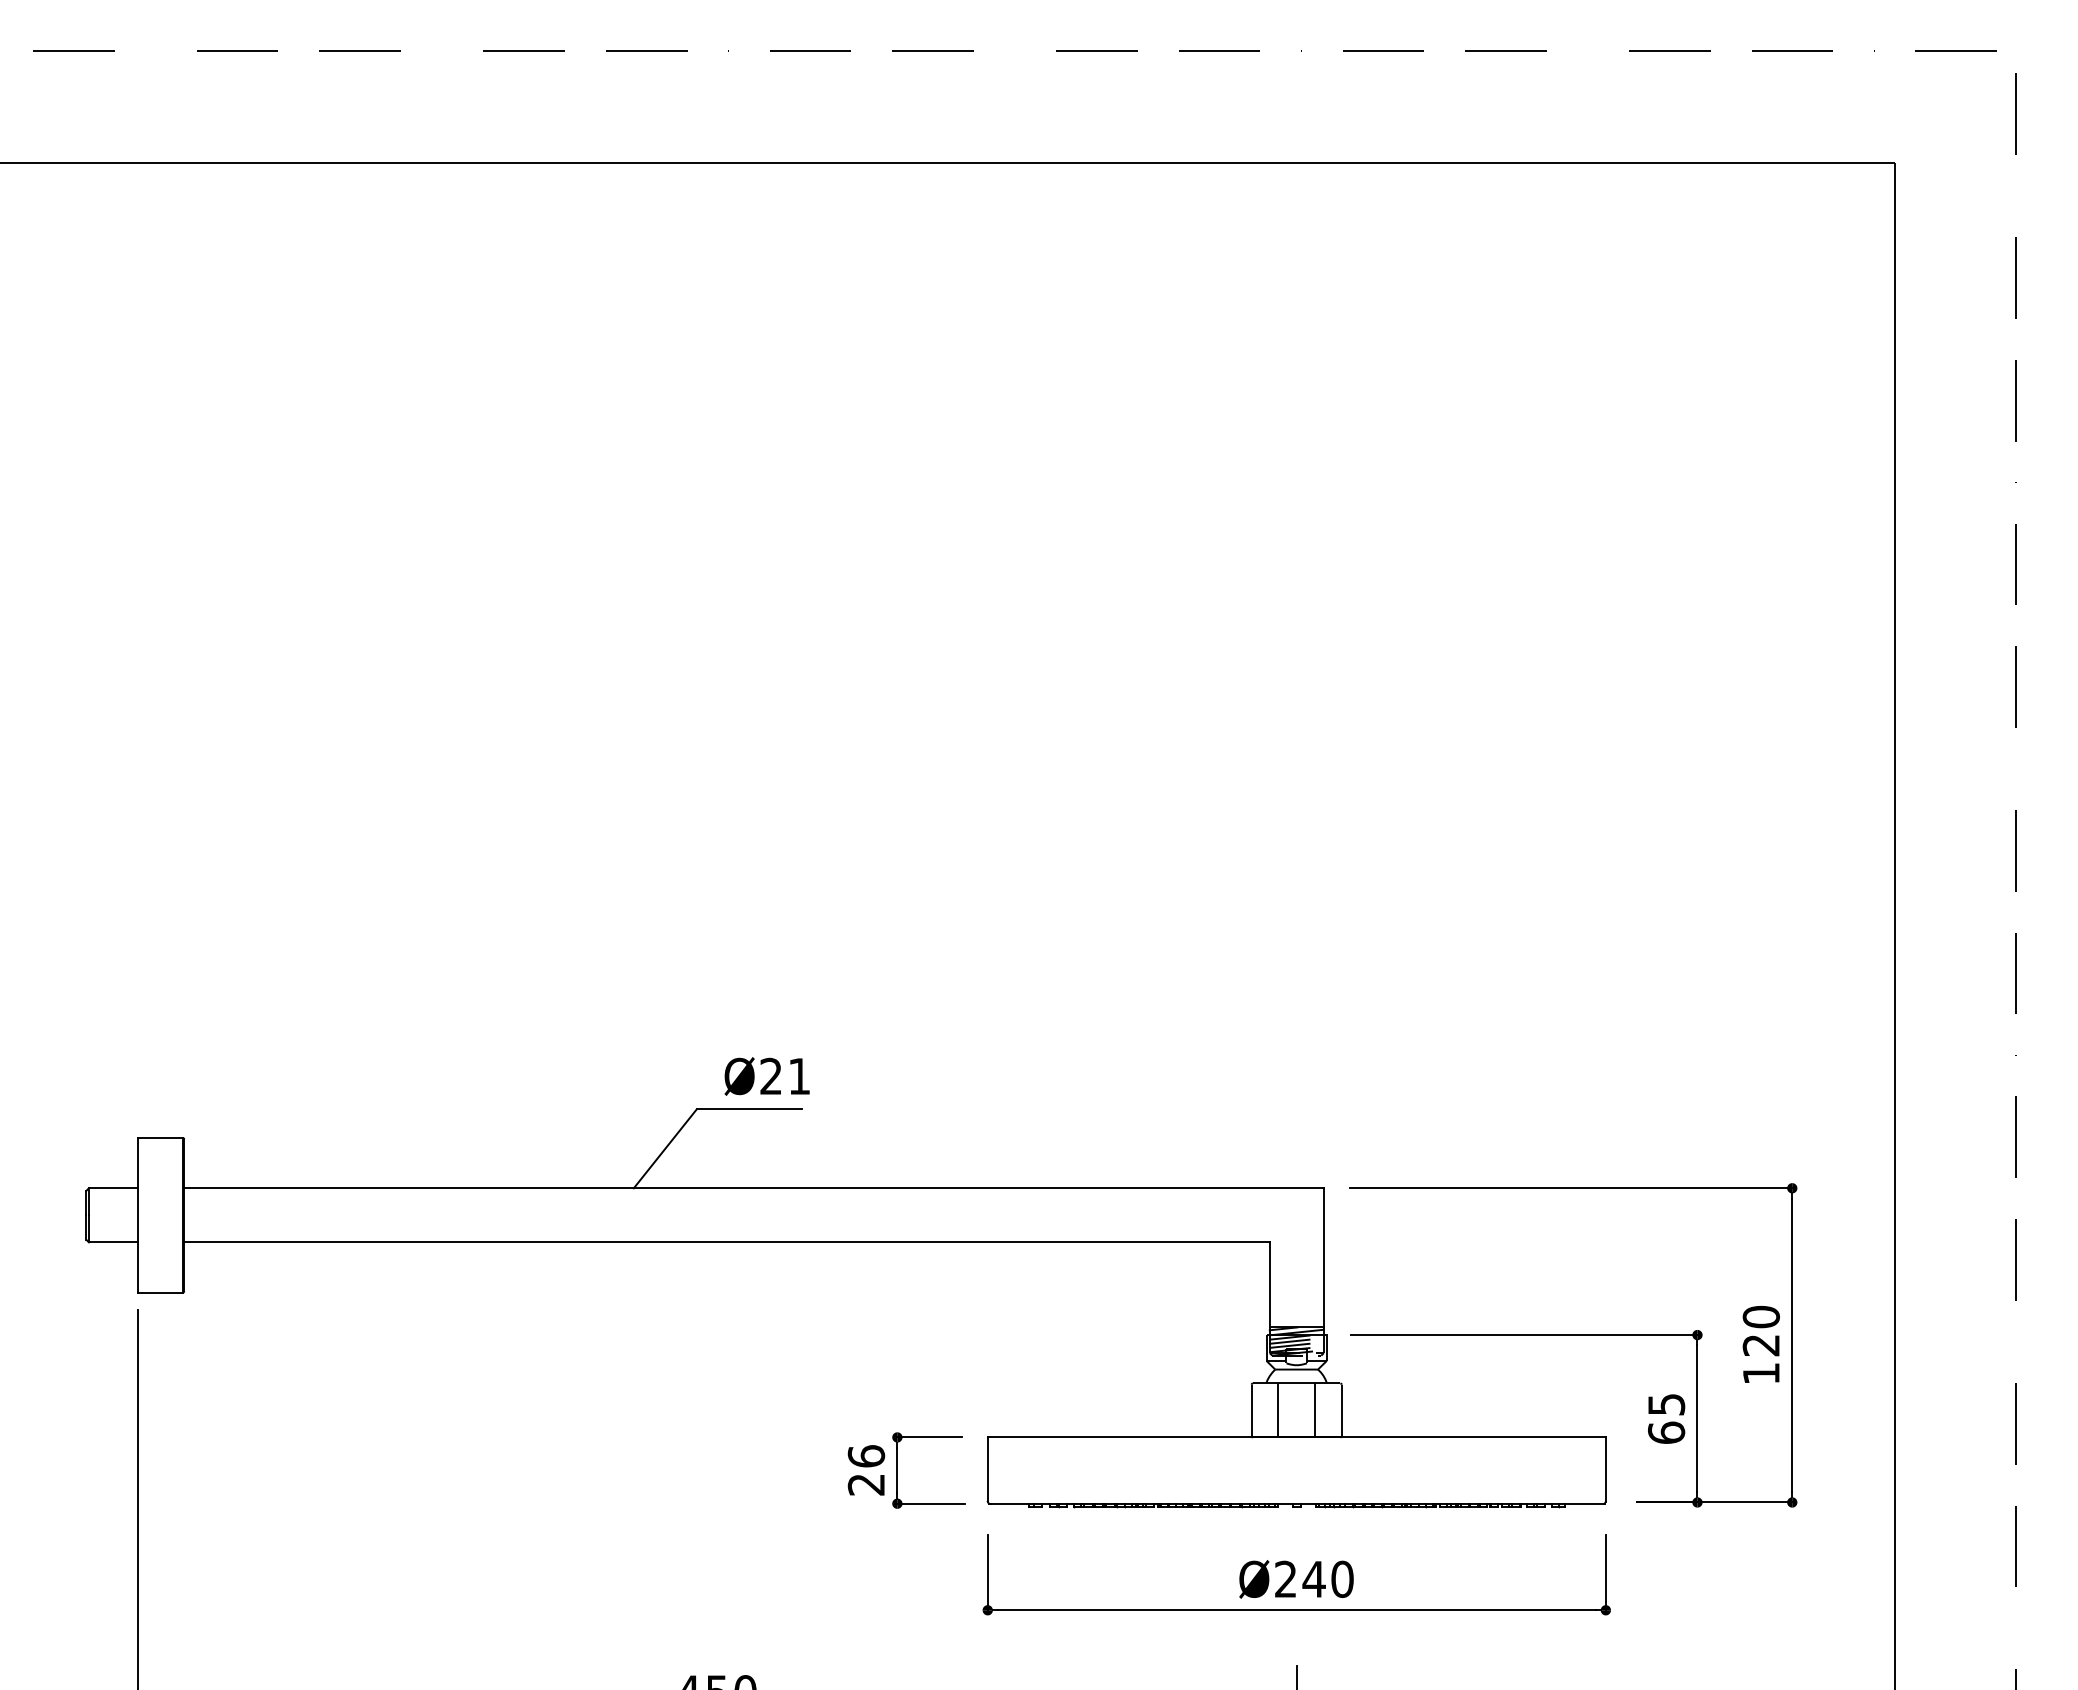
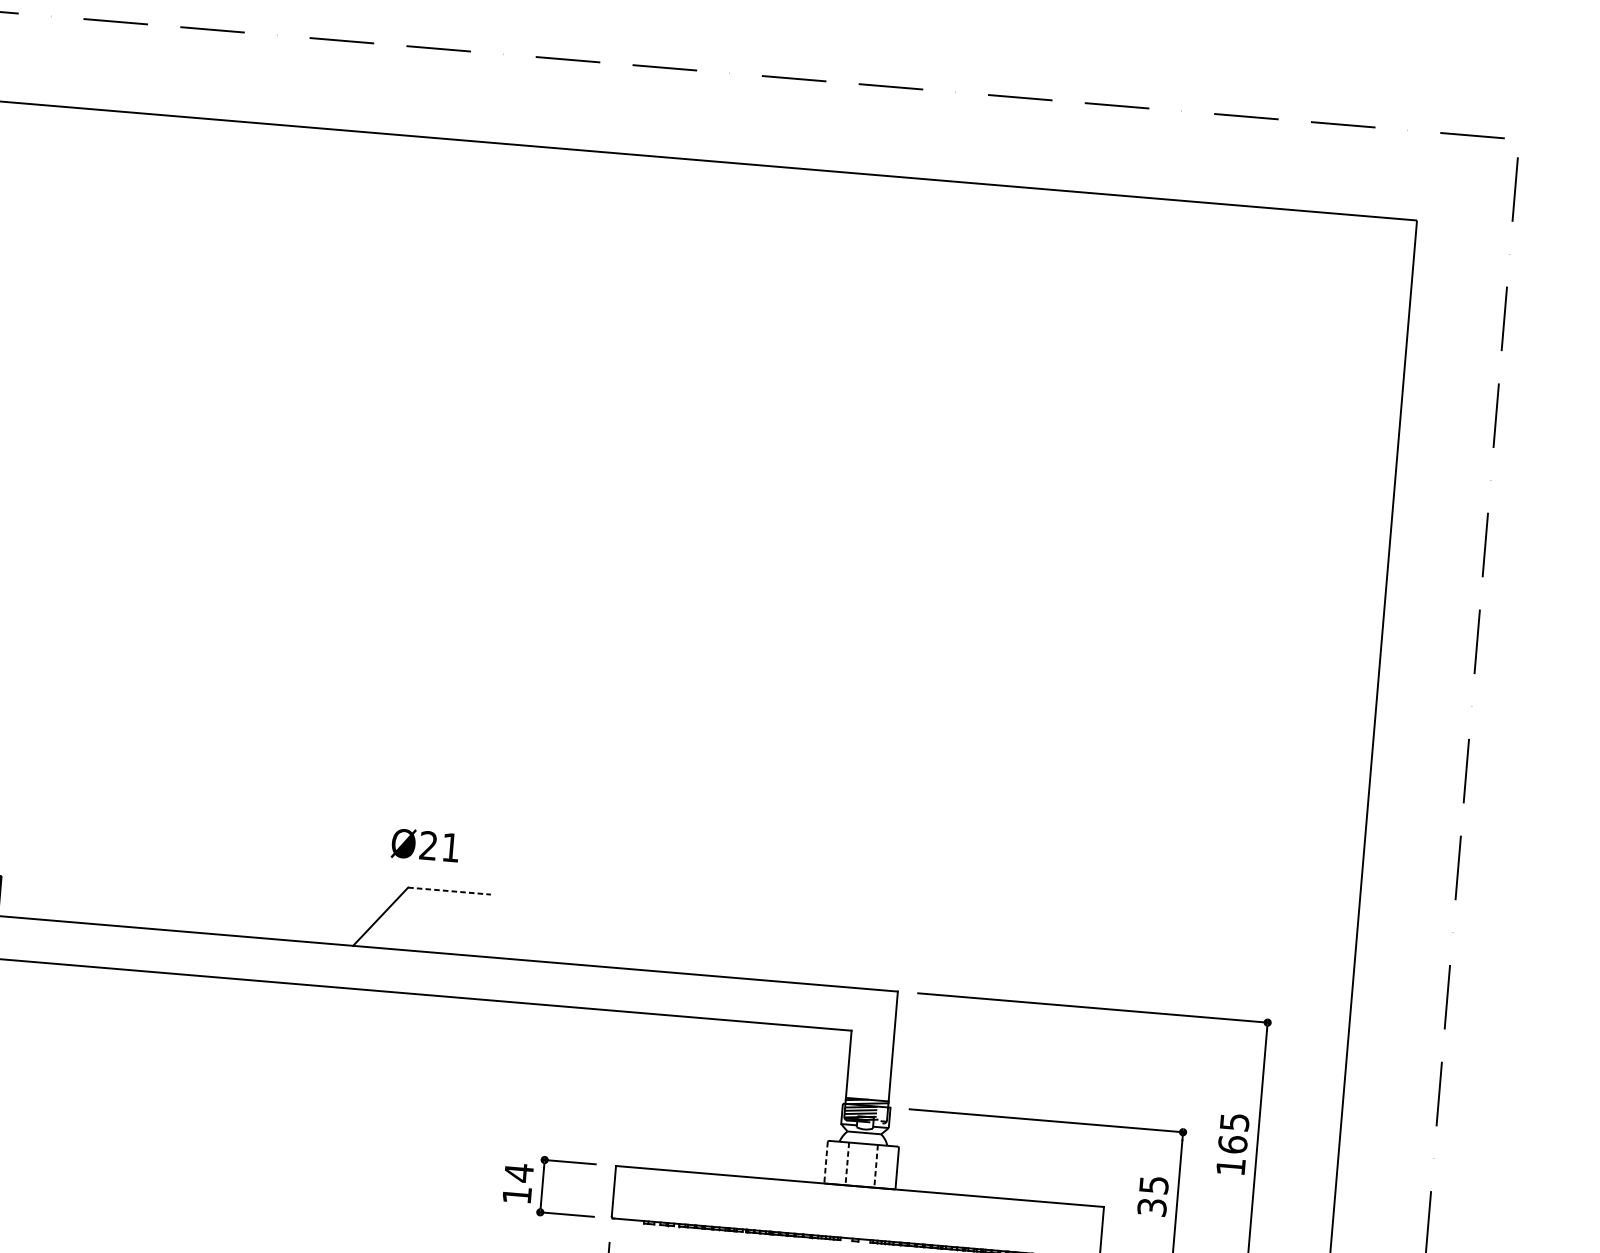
text: (766, 1076) -> (424, 845), moved
line: (749, 1109) -> (449, 891), solid -> dashed
text: (1760, 1330) -> (1233, 1132), 120 -> 165
line: (1251, 1410) -> (826, 1162), solid -> dashed
line: (1278, 1410) -> (847, 1164), solid -> dashed
line: (1314, 1410) -> (875, 1166), solid -> dashed
text: (1666, 1432) -> (1152, 1207), 65 -> 35
text: (866, 1469) -> (518, 1183), 26 -> 14

